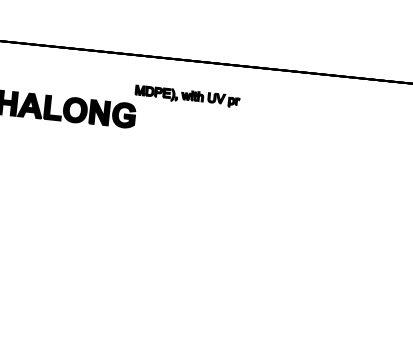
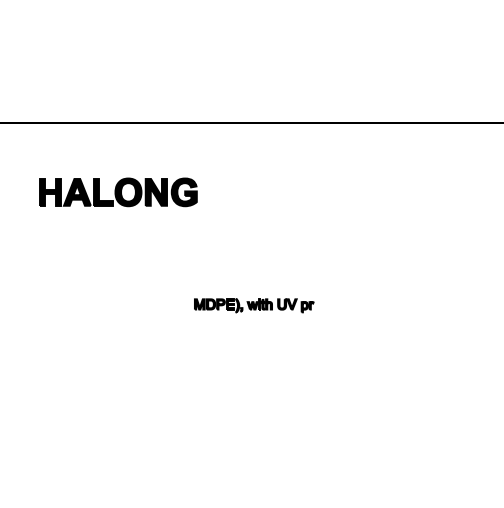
part: (187, 96) -> (254, 305), moved

